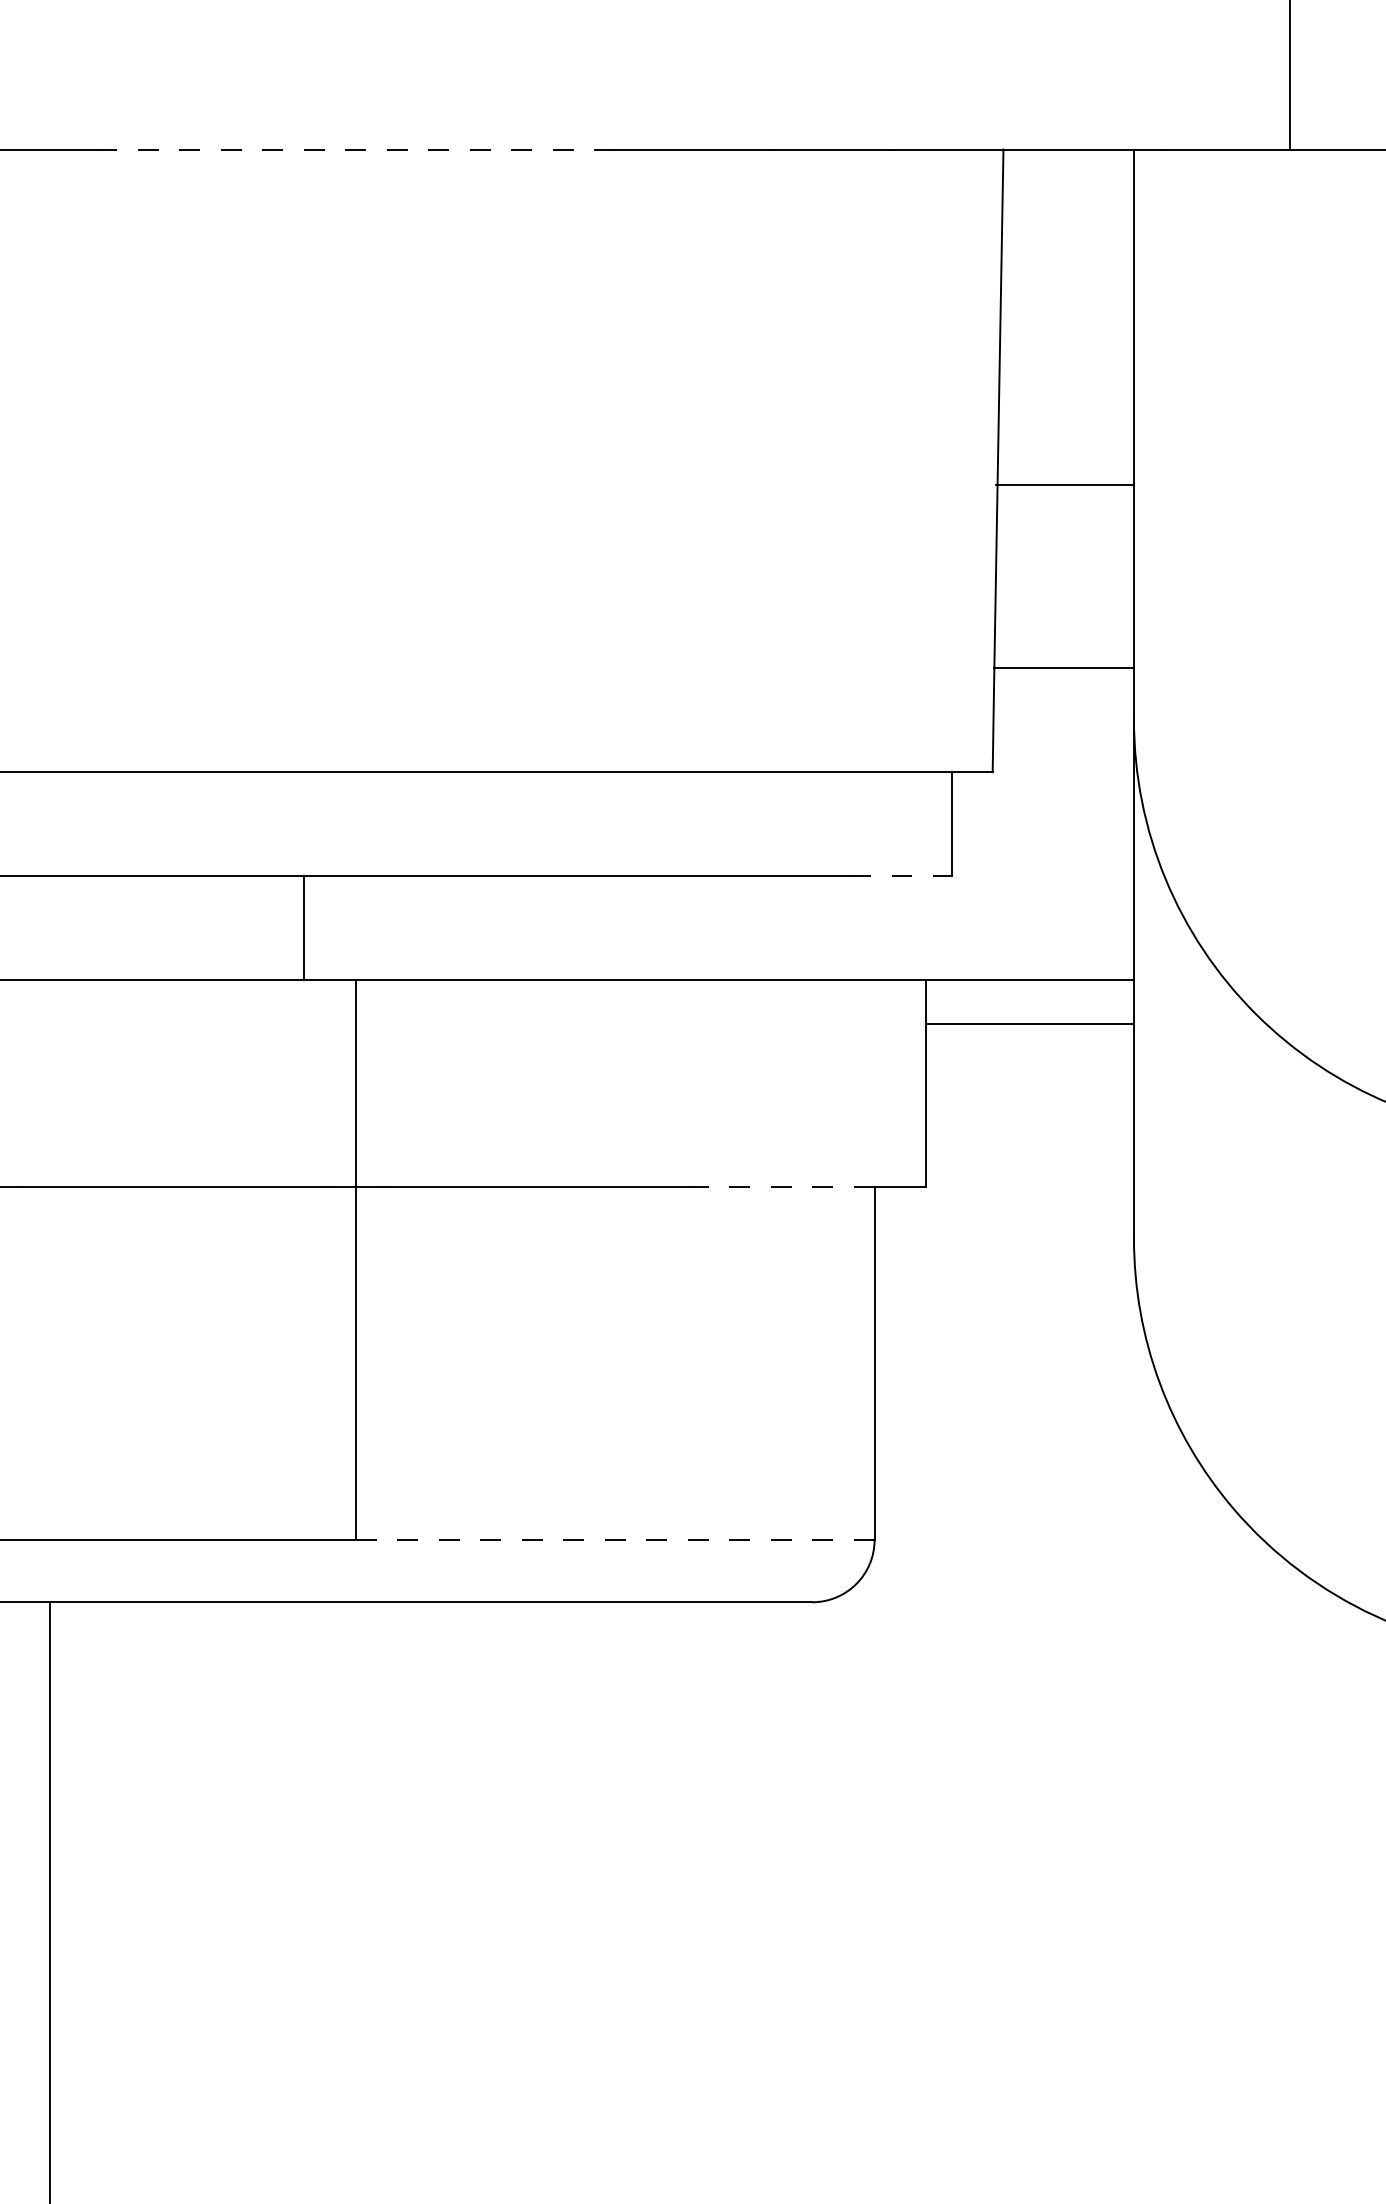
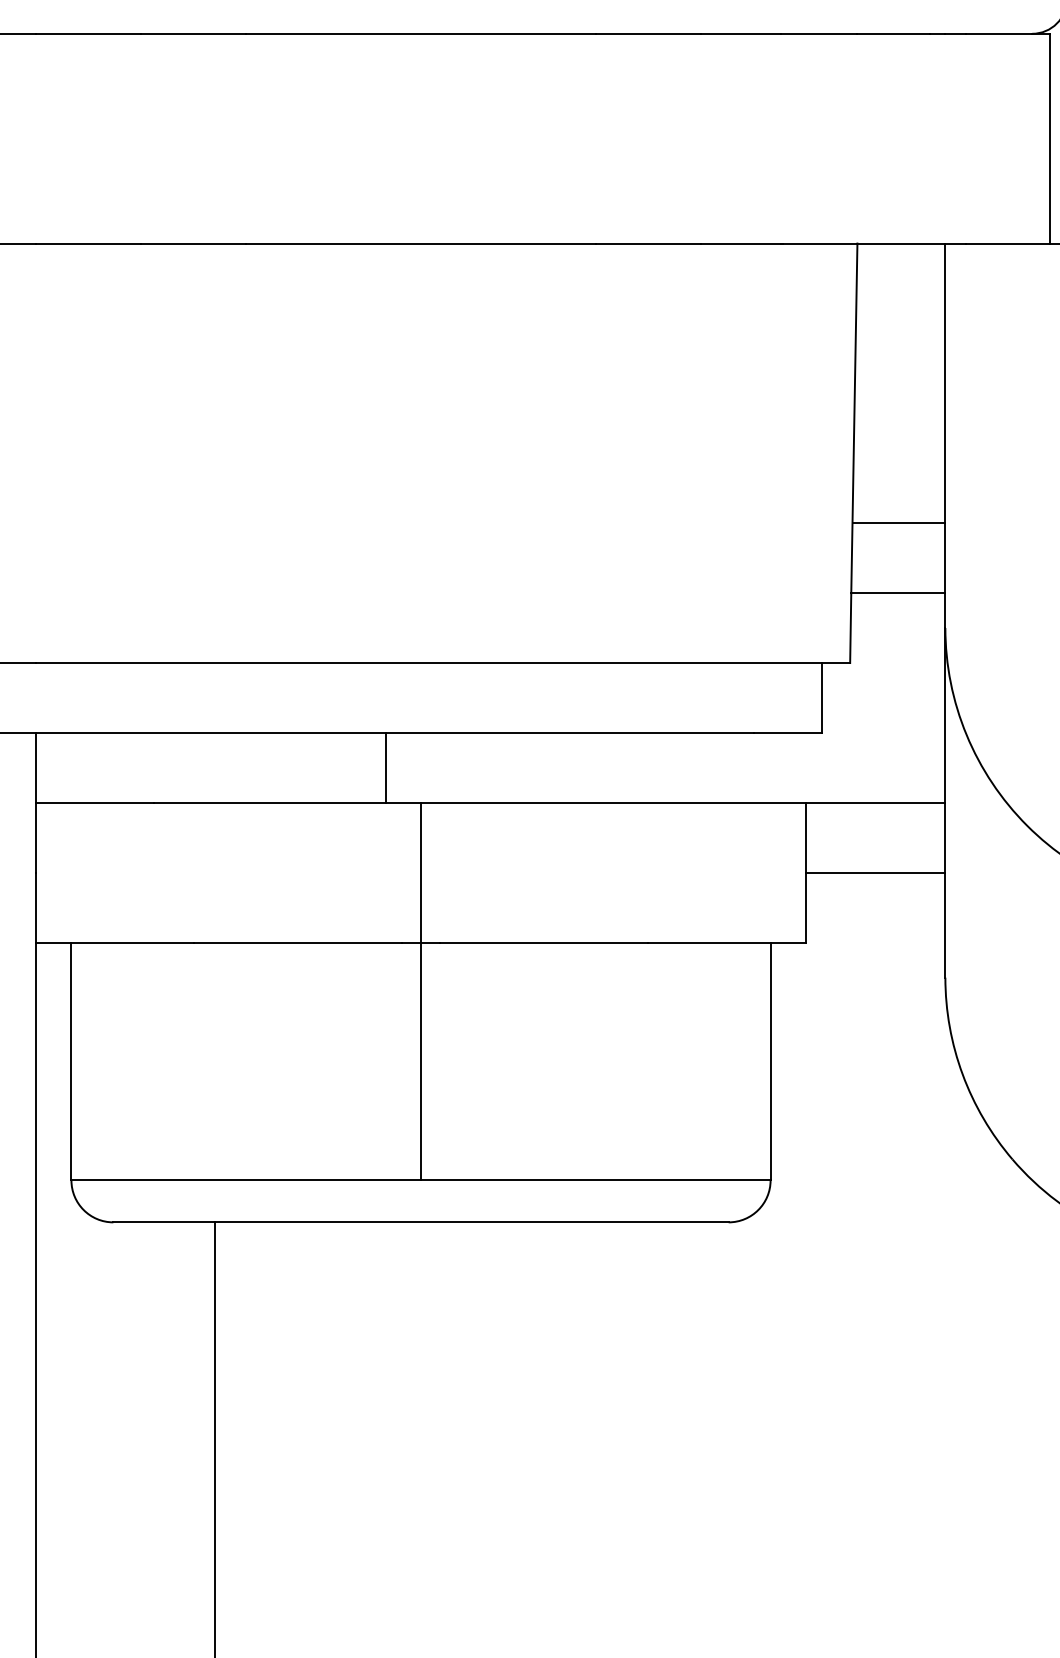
line: (356, 149) -> (421, 243), dashed -> solid
line: (1064, 484) -> (898, 523), moved
line: (901, 875) -> (788, 732), dashed -> solid
line: (1030, 1023) -> (875, 872), moved
line: (782, 1186) -> (708, 942), dashed -> solid
line: (614, 1540) -> (595, 1180), dashed -> solid

